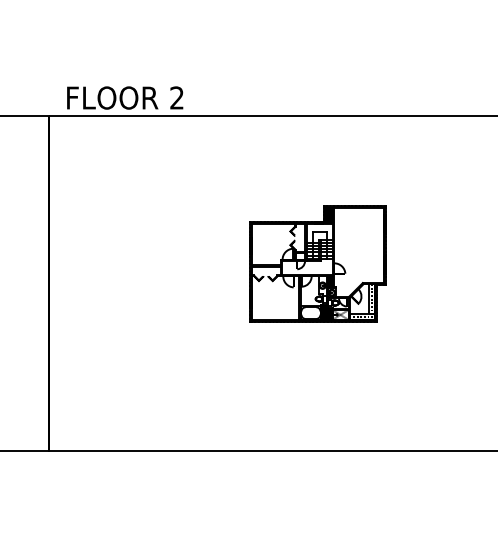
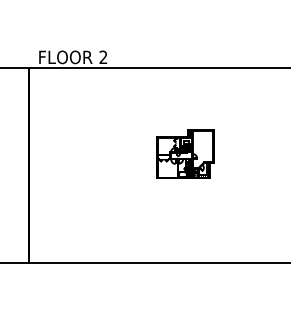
part: (317, 262) -> (185, 153), size x0.71

